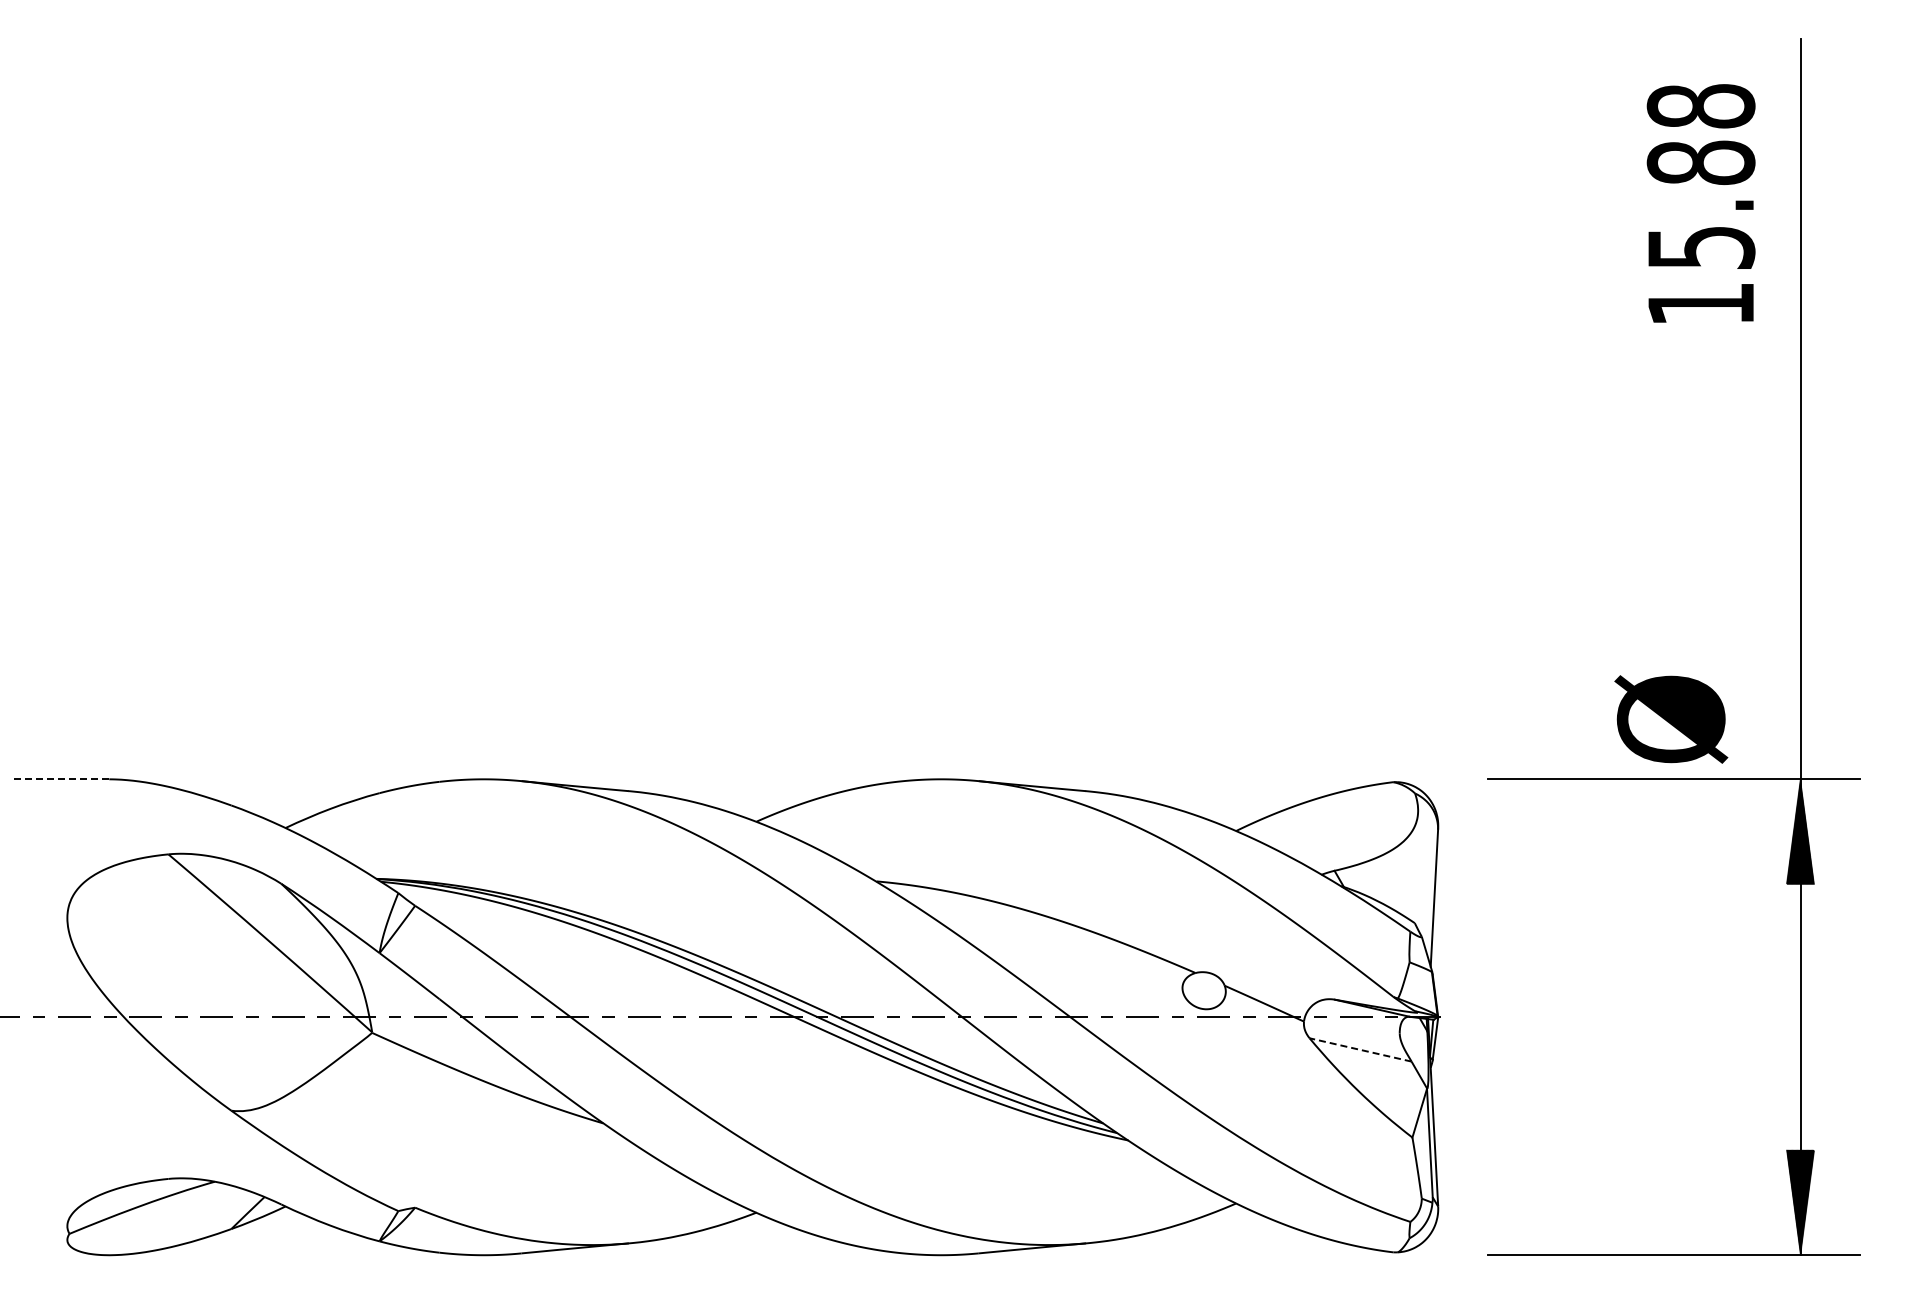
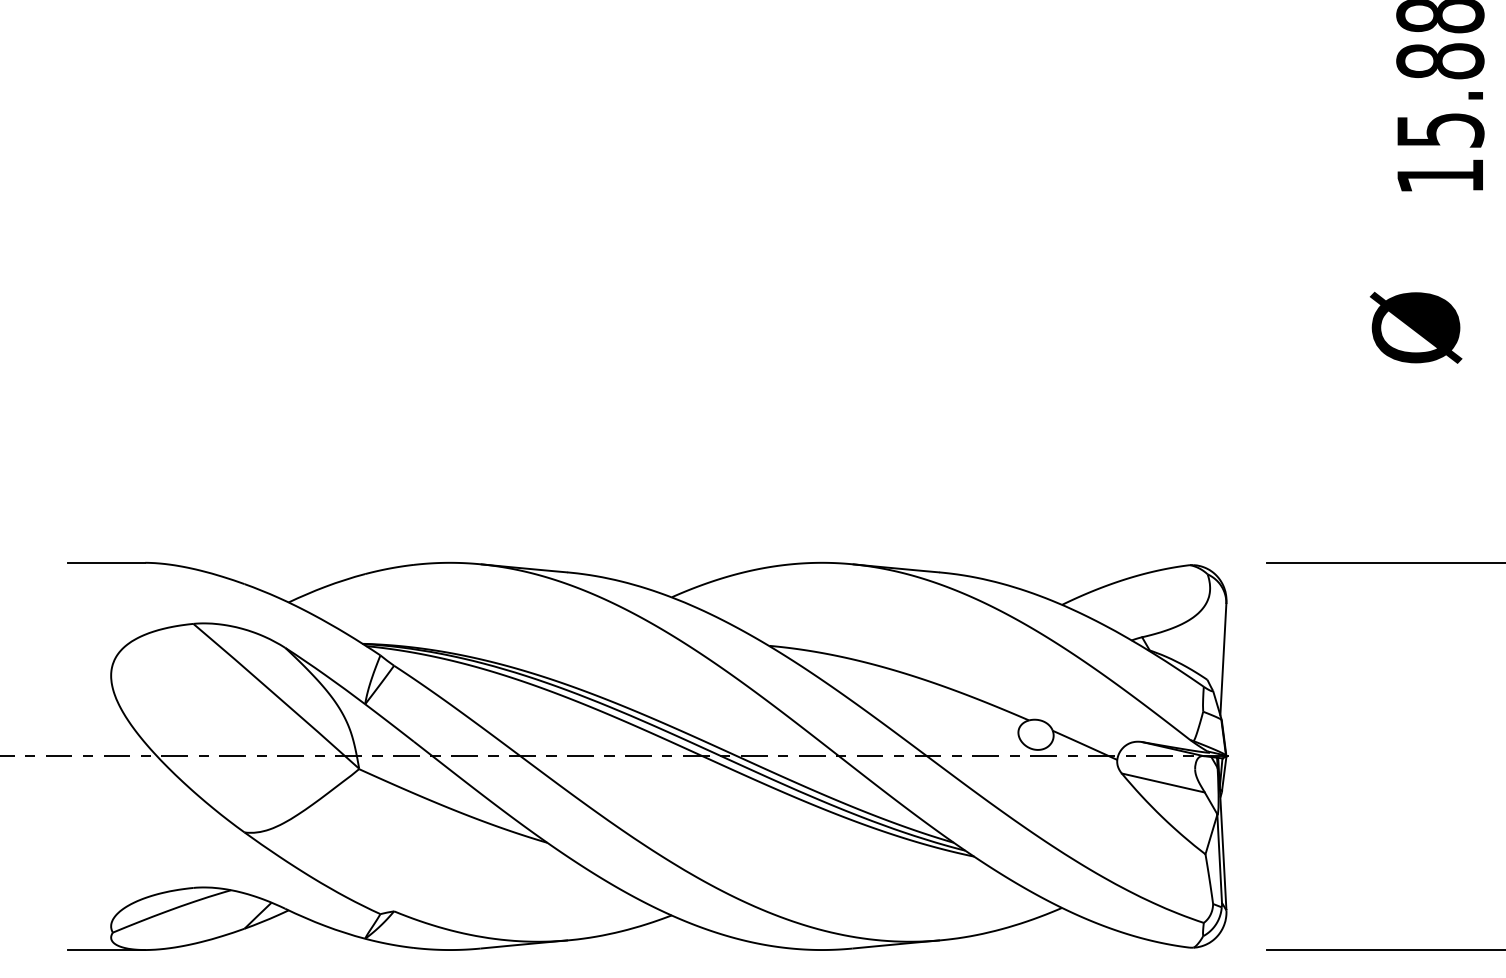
text: (1671, 719) -> (1416, 327), moved
line: (61, 779) -> (106, 562), dashed -> solid
line: (1360, 1049) -> (1163, 782), dashed -> solid
line: (61, 1255) -> (106, 950), added

